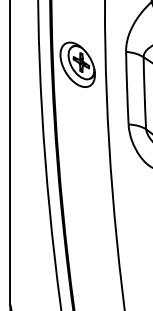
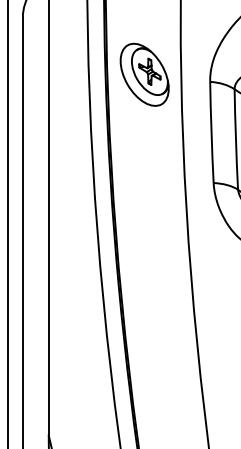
part: (77, 64) -> (144, 74), moved

